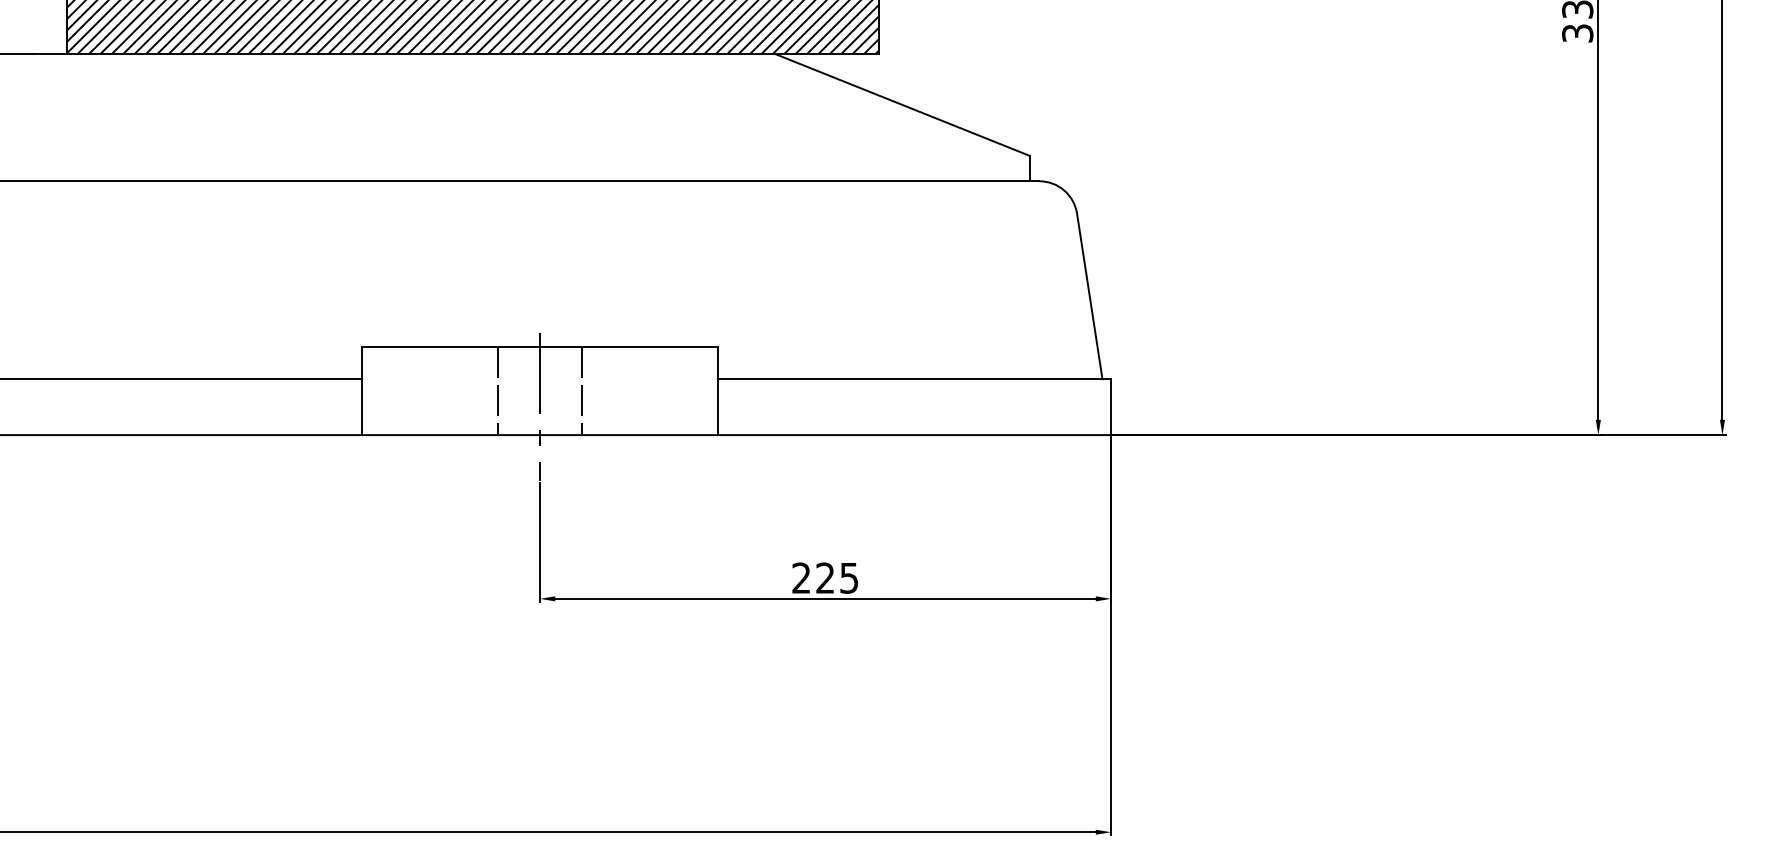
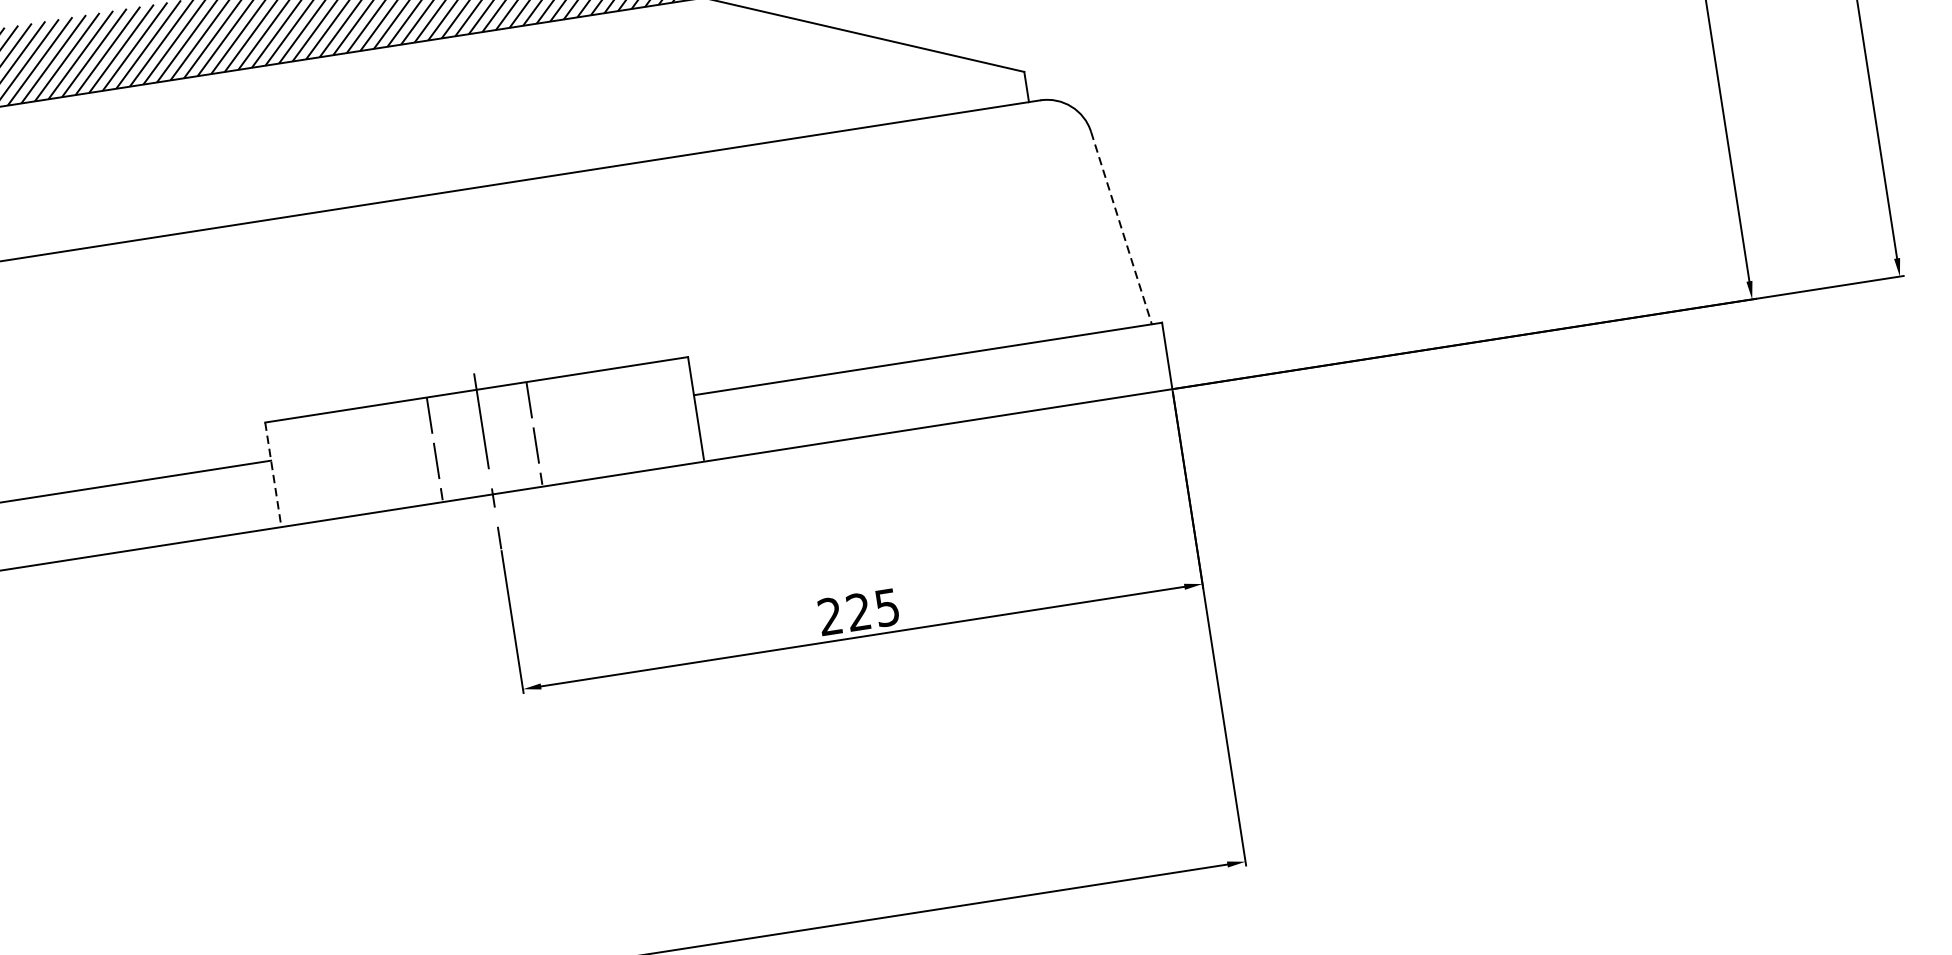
line: (1089, 296) -> (1121, 228), solid -> dashed
line: (362, 390) -> (273, 474), solid -> dashed

